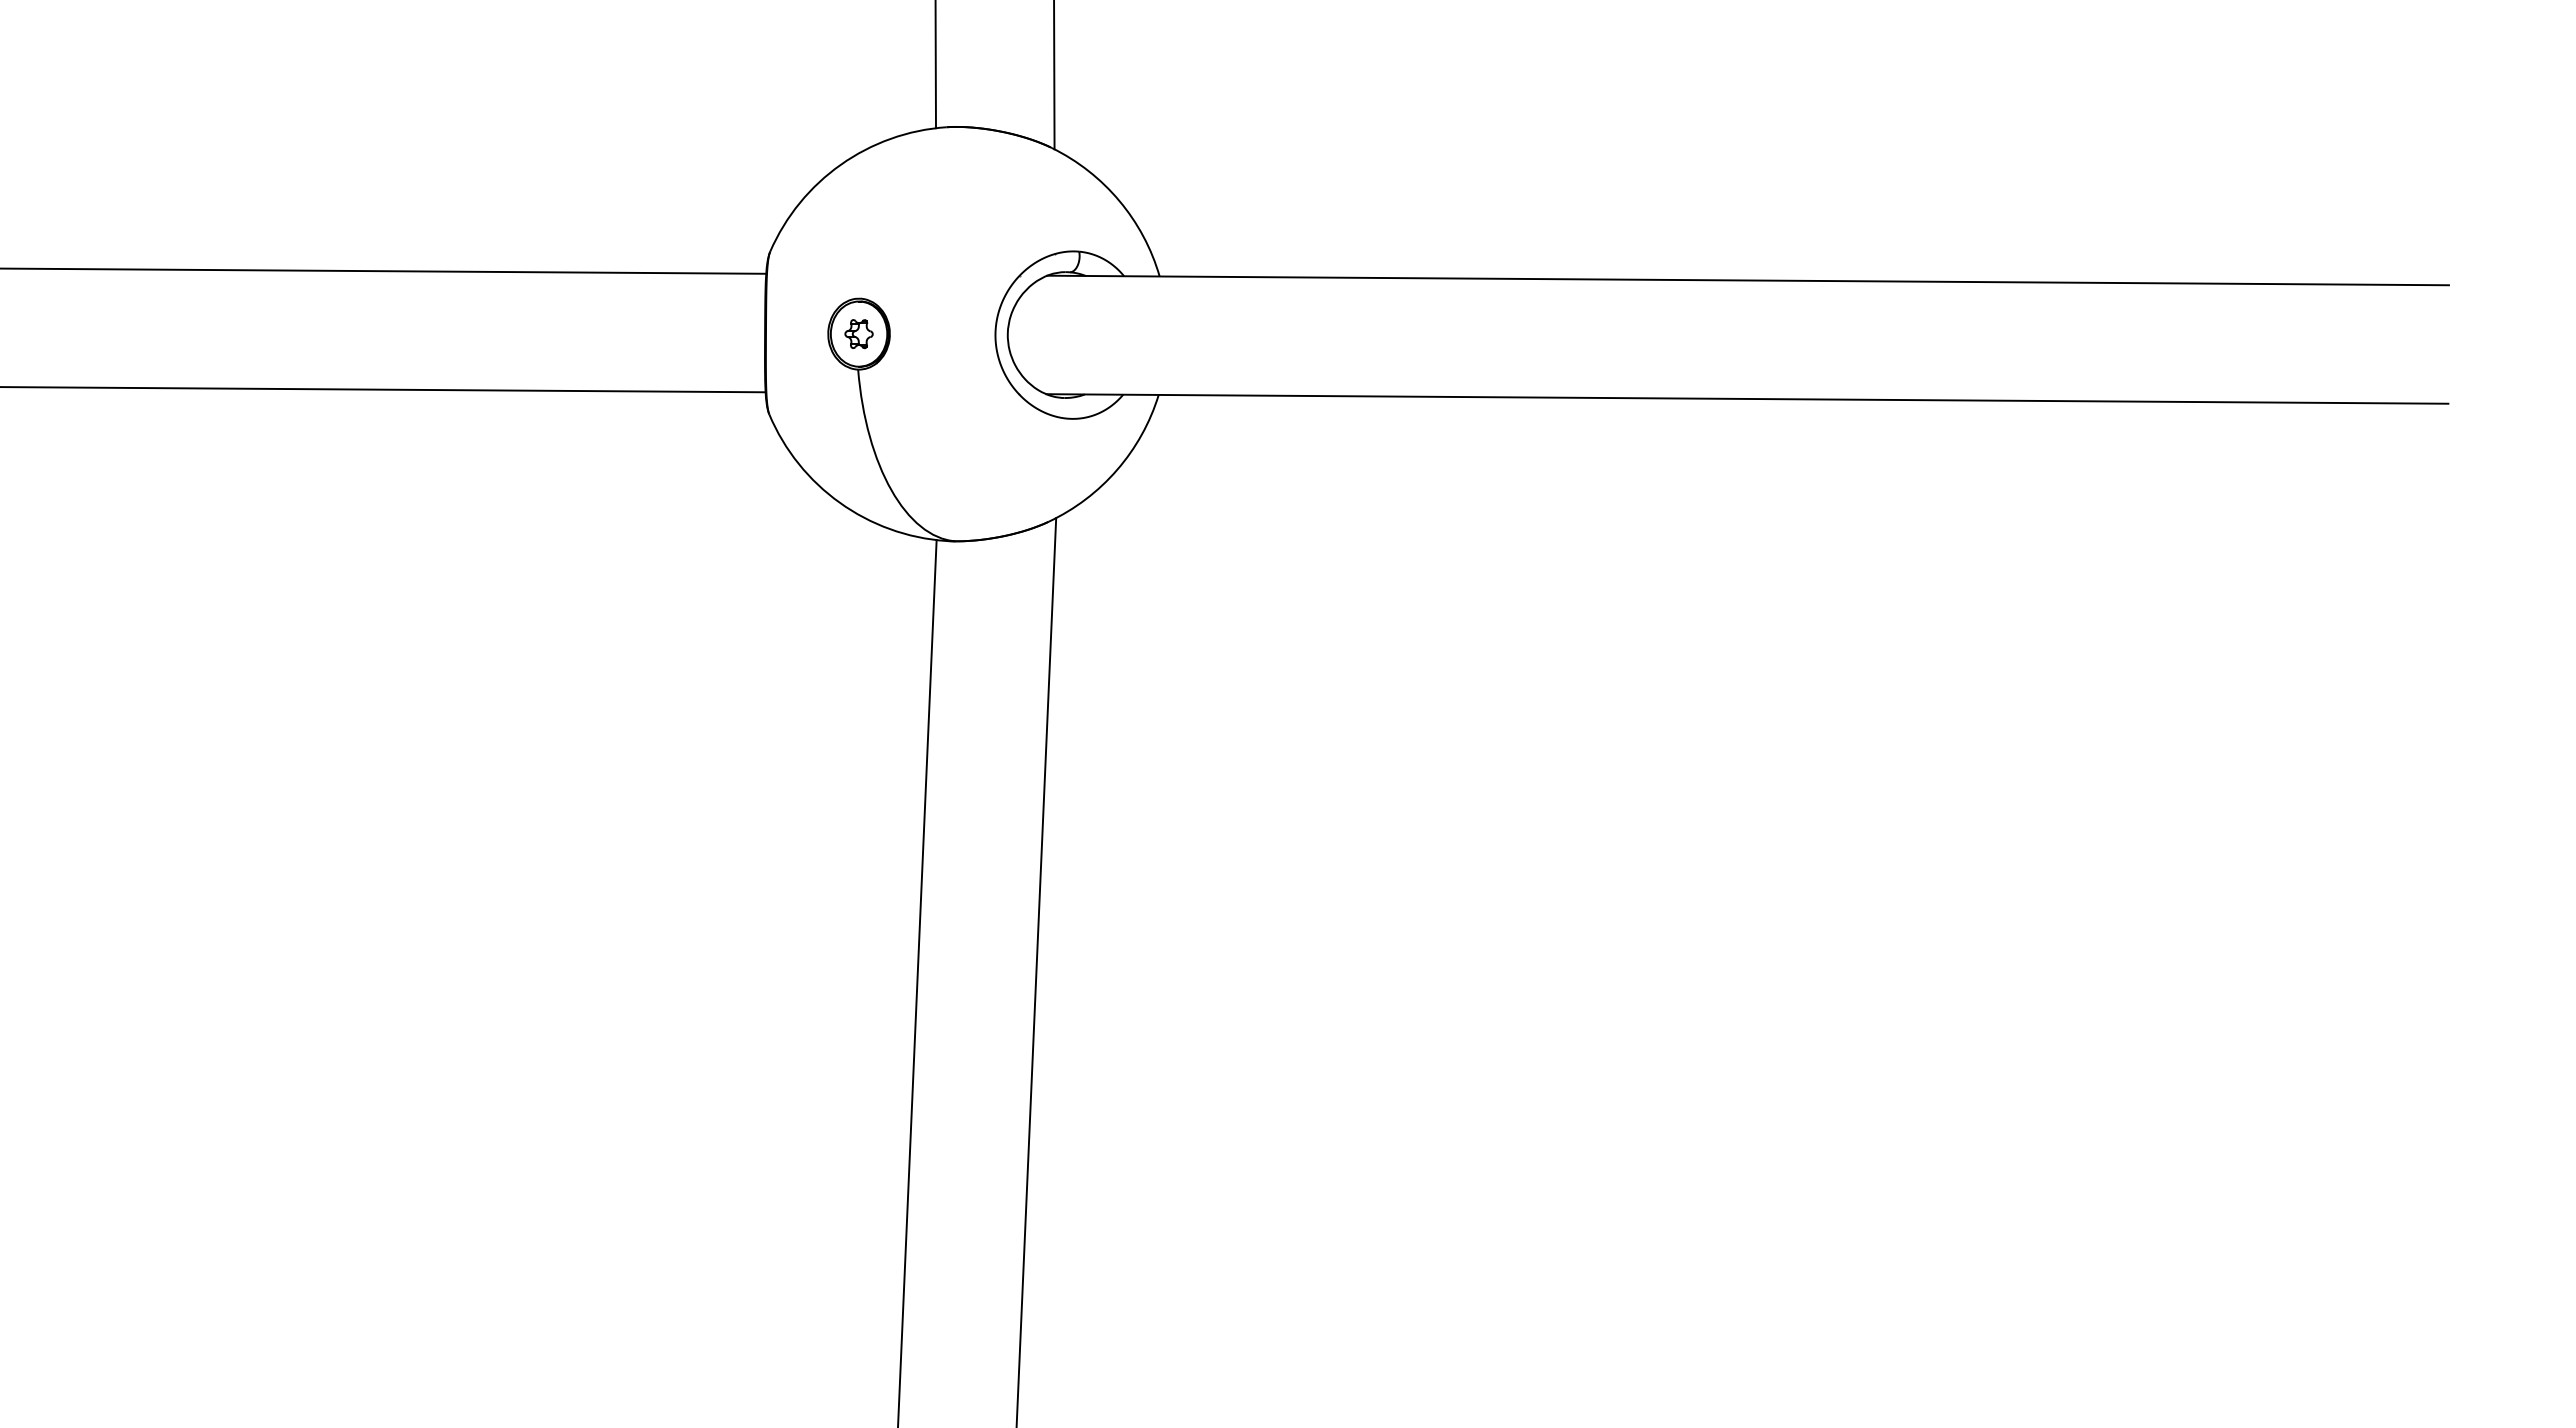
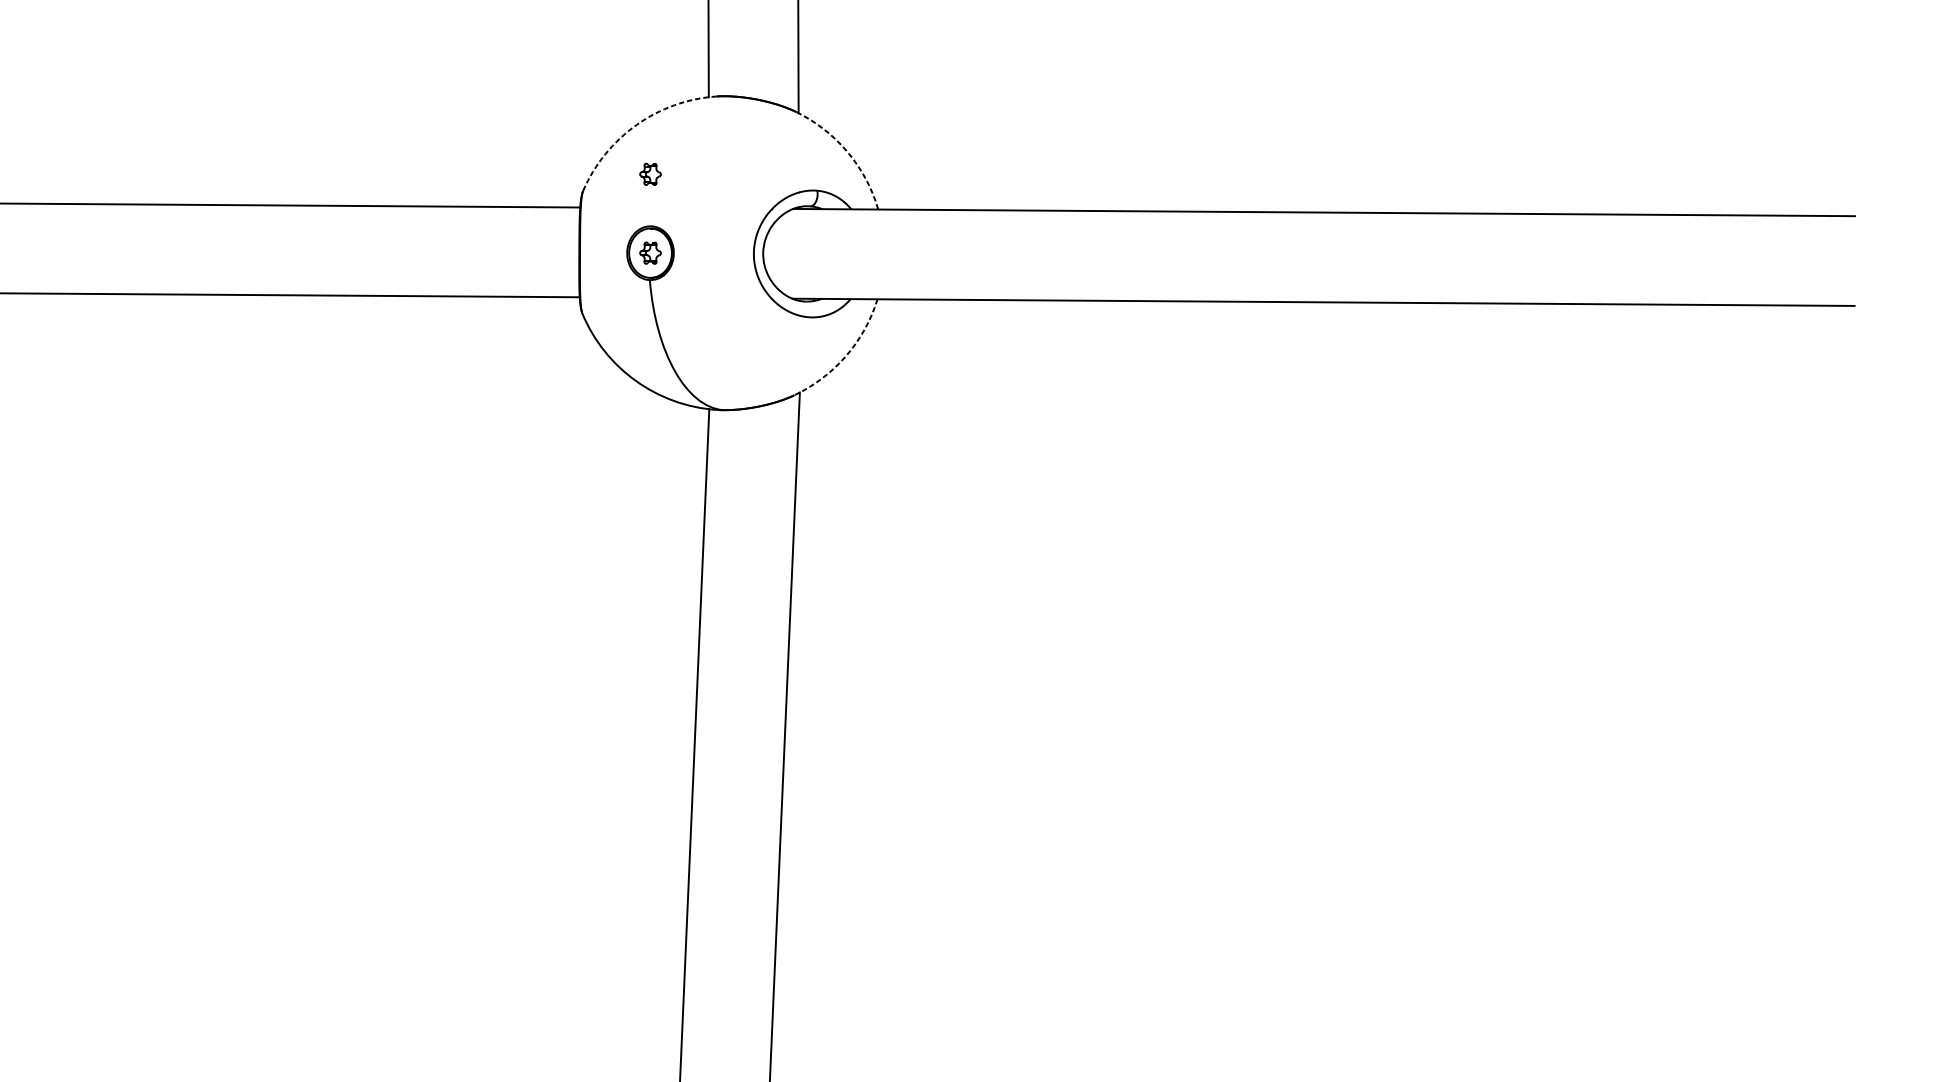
arc: (840, 164) -> (636, 124), solid -> dashed
arc: (1119, 200) -> (847, 151), solid -> dashed
part: (858, 230) -> (650, 174), added
arc: (1117, 469) -> (846, 355), solid -> dashed

